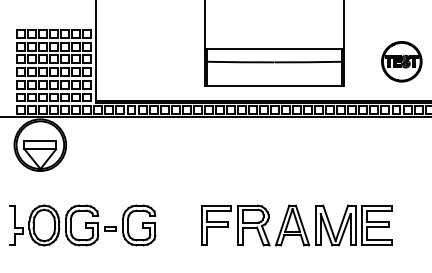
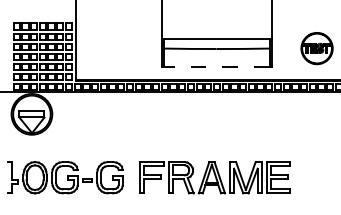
line: (274, 85) -> (216, 67), solid -> dashed
part: (295, 225) -> (214, 177), moved

